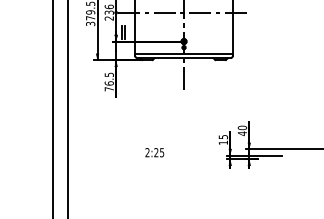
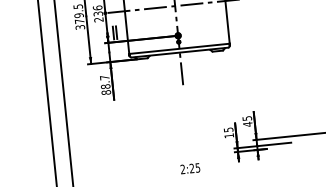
text: (108, 81) -> (104, 84), 76.5 -> 88.7
text: (241, 127) -> (246, 118), 40 -> 45
text: (154, 152) -> (190, 168), moved

